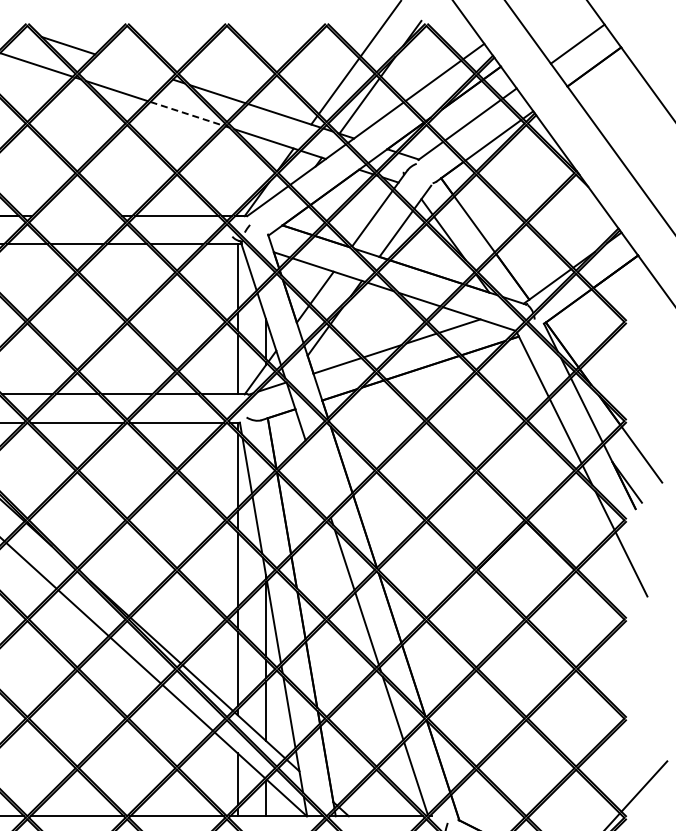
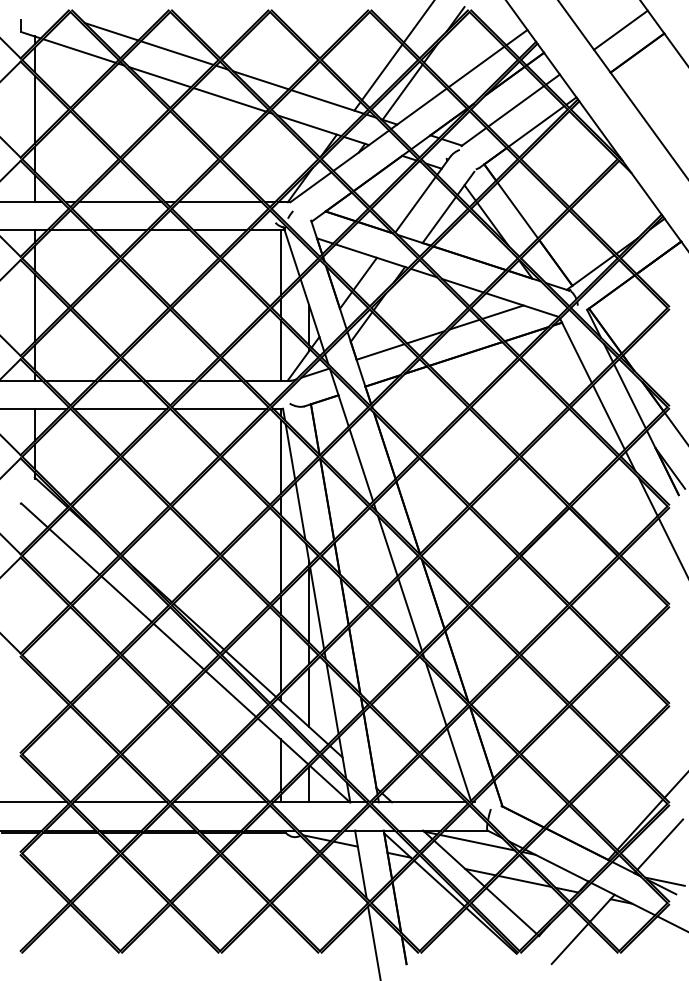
line: (133, 66) -> (176, 52), added
line: (187, 114) -> (230, 100), dashed -> solid
line: (77, 216) -> (120, 202), added
line: (318, 479) -> (361, 465), added

